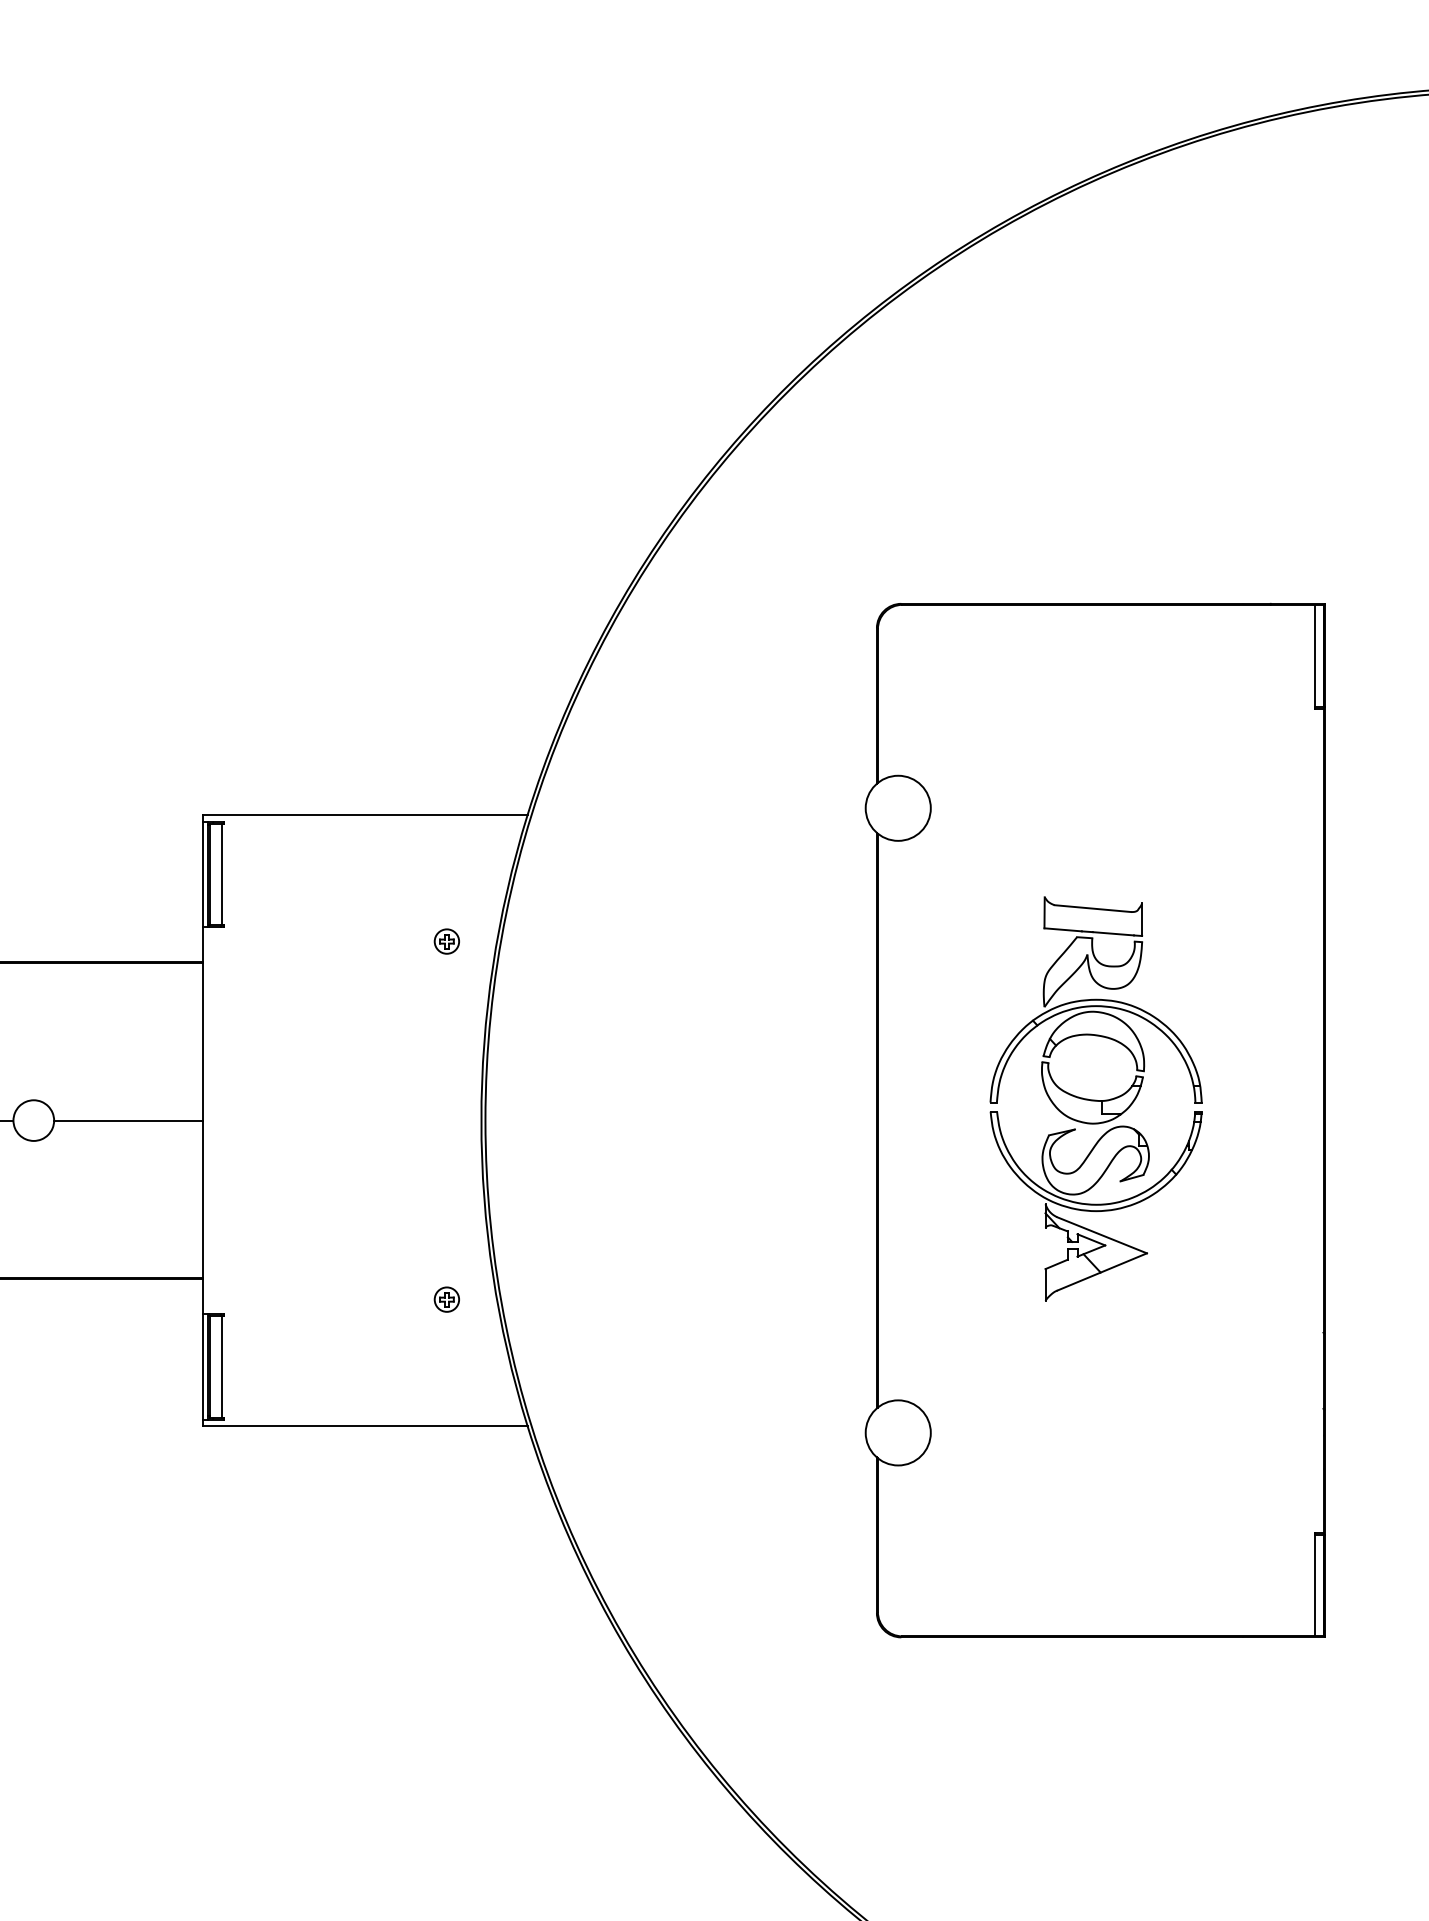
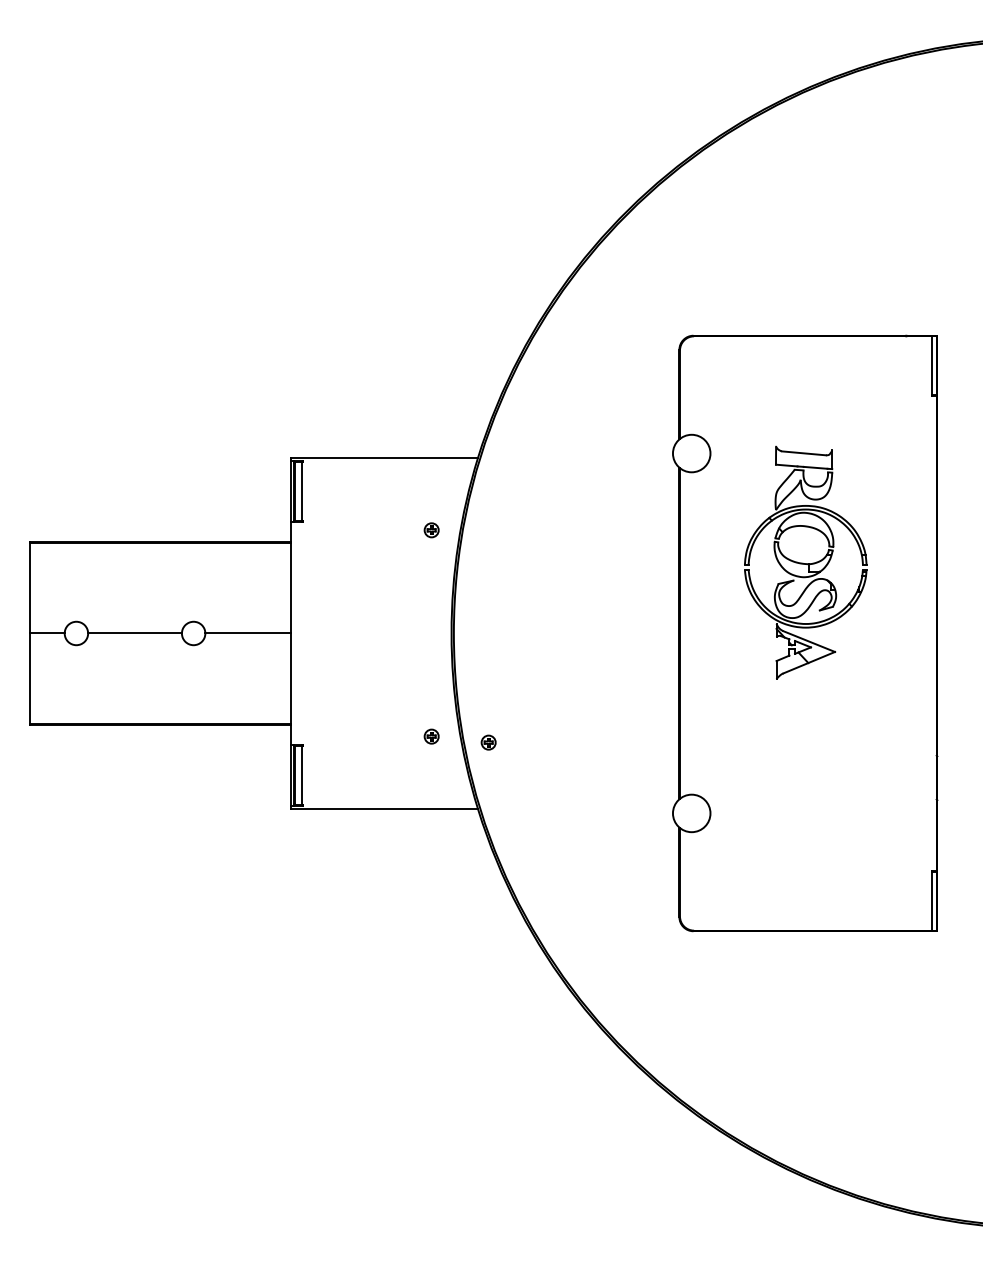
part: (1095, 1098) -> (805, 562), moved
part: (545, 1309) -> (488, 742), added

